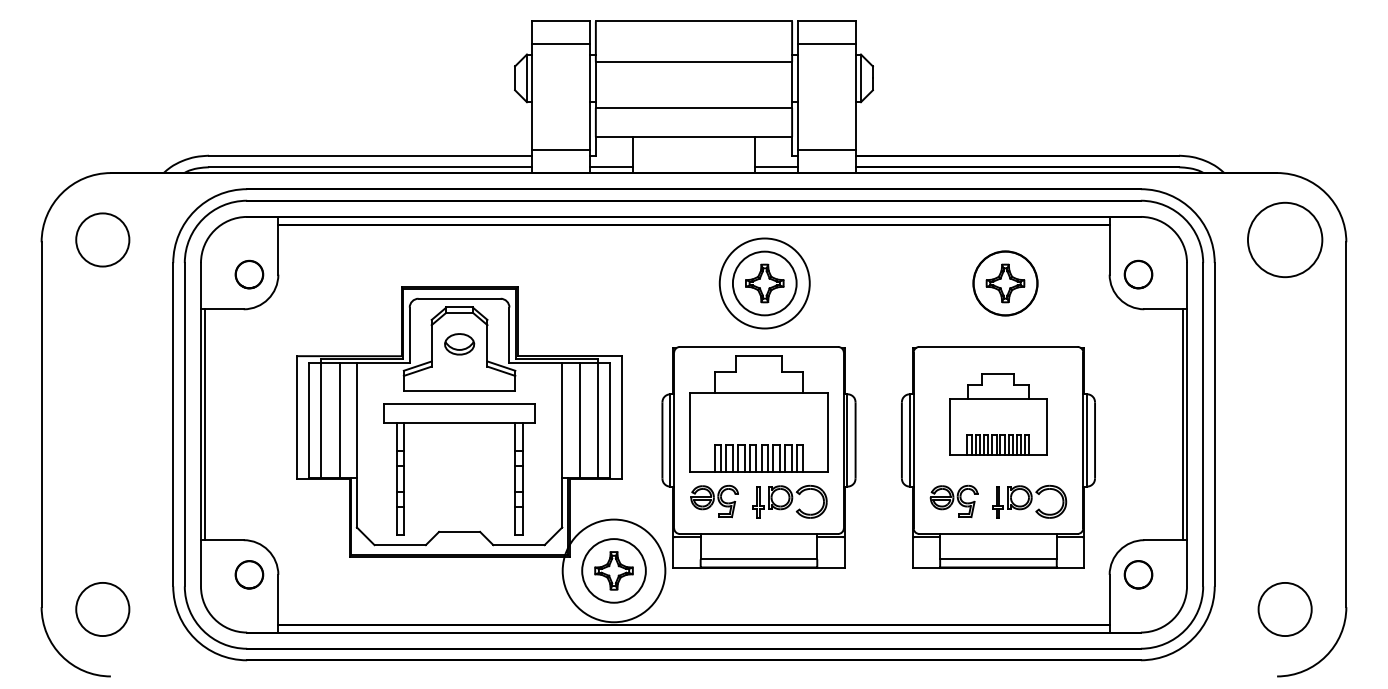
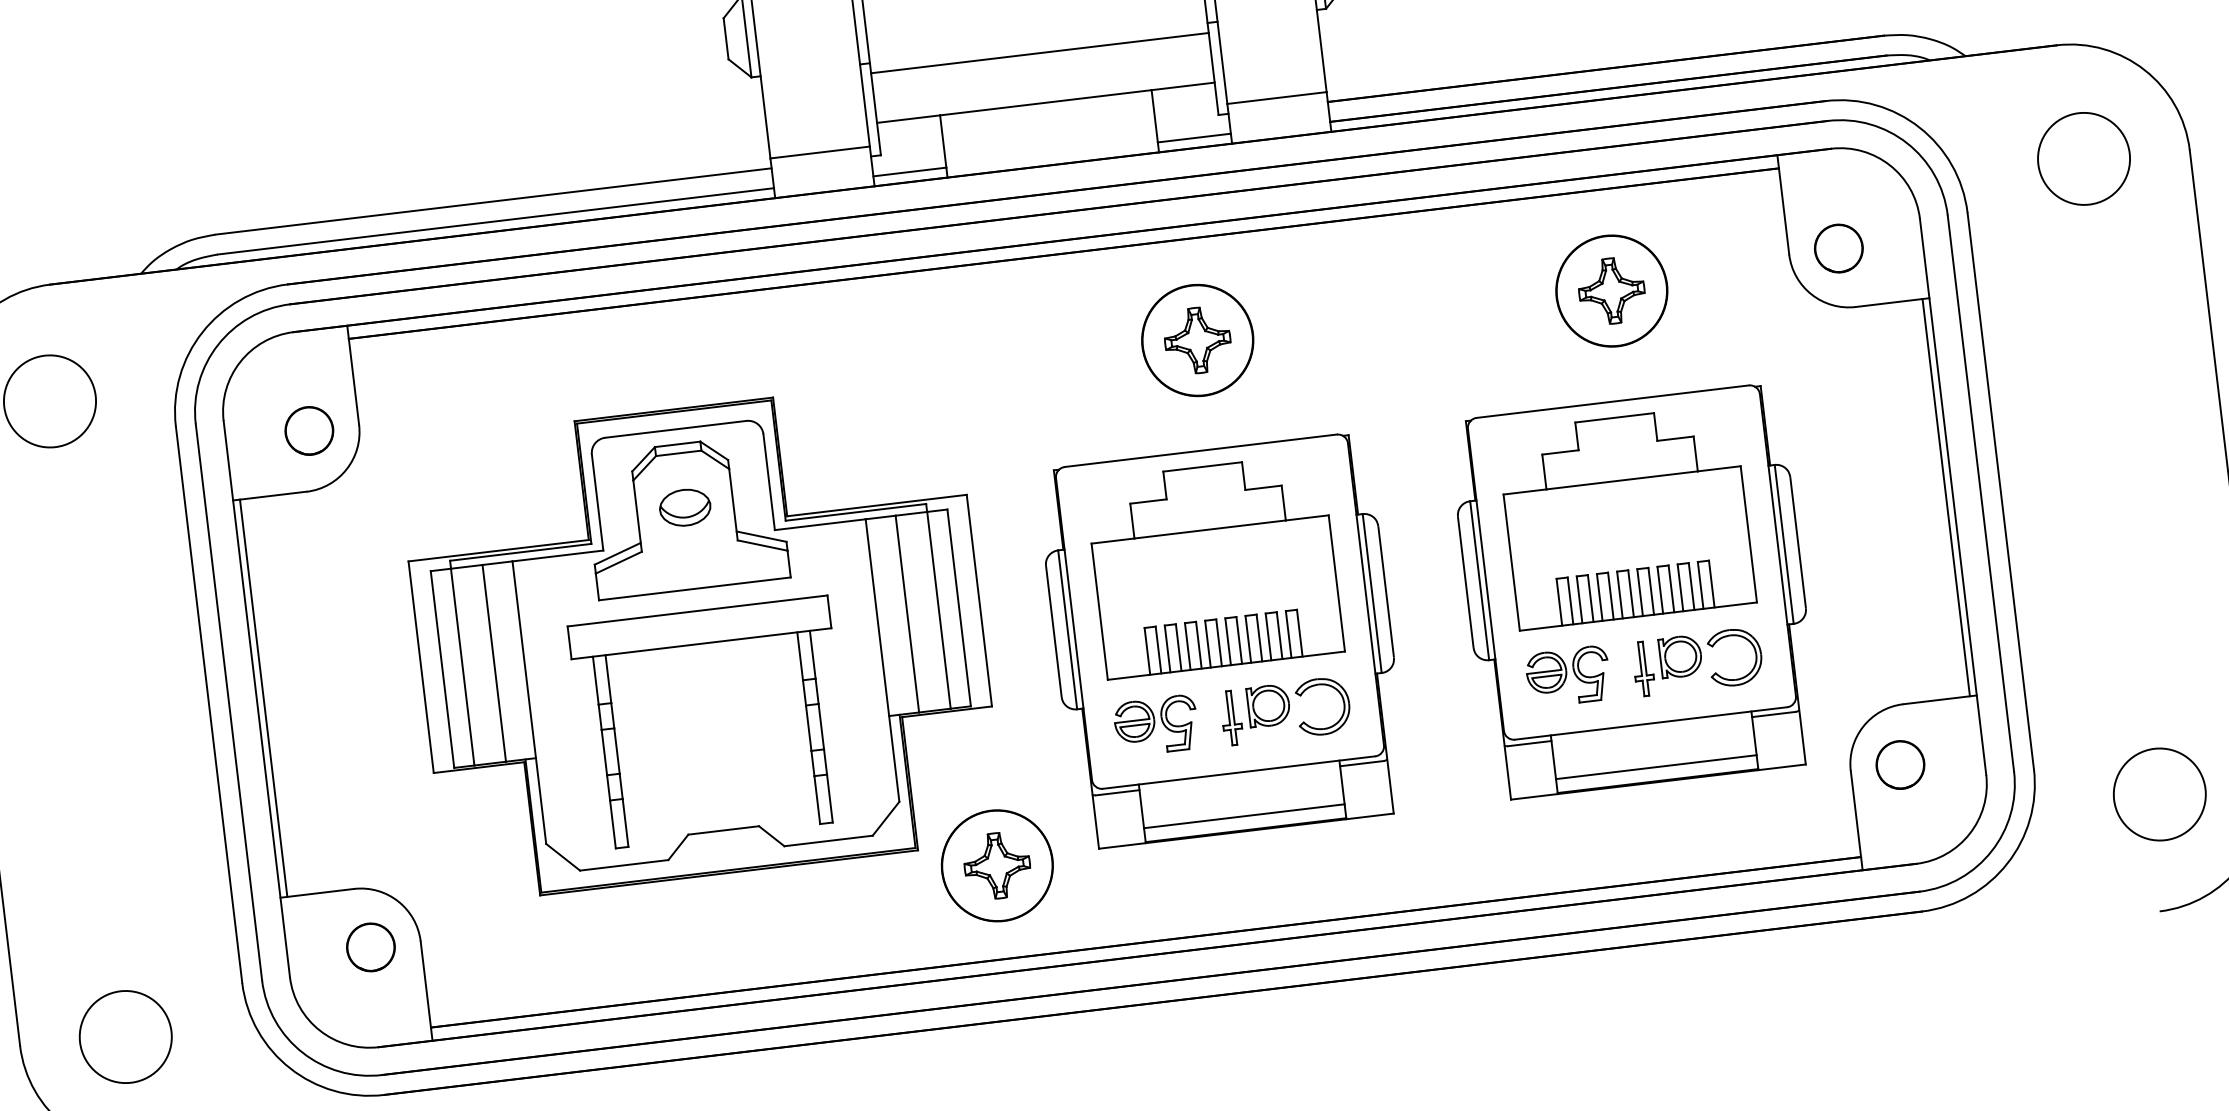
circle: (1284, 239) -> (2082, 158), size x0.71
circle: (764, 283) -> (1197, 340), size x0.71
part: (998, 413) -> (1626, 516), size x1.43
circle: (613, 570) -> (996, 865), size x0.62

